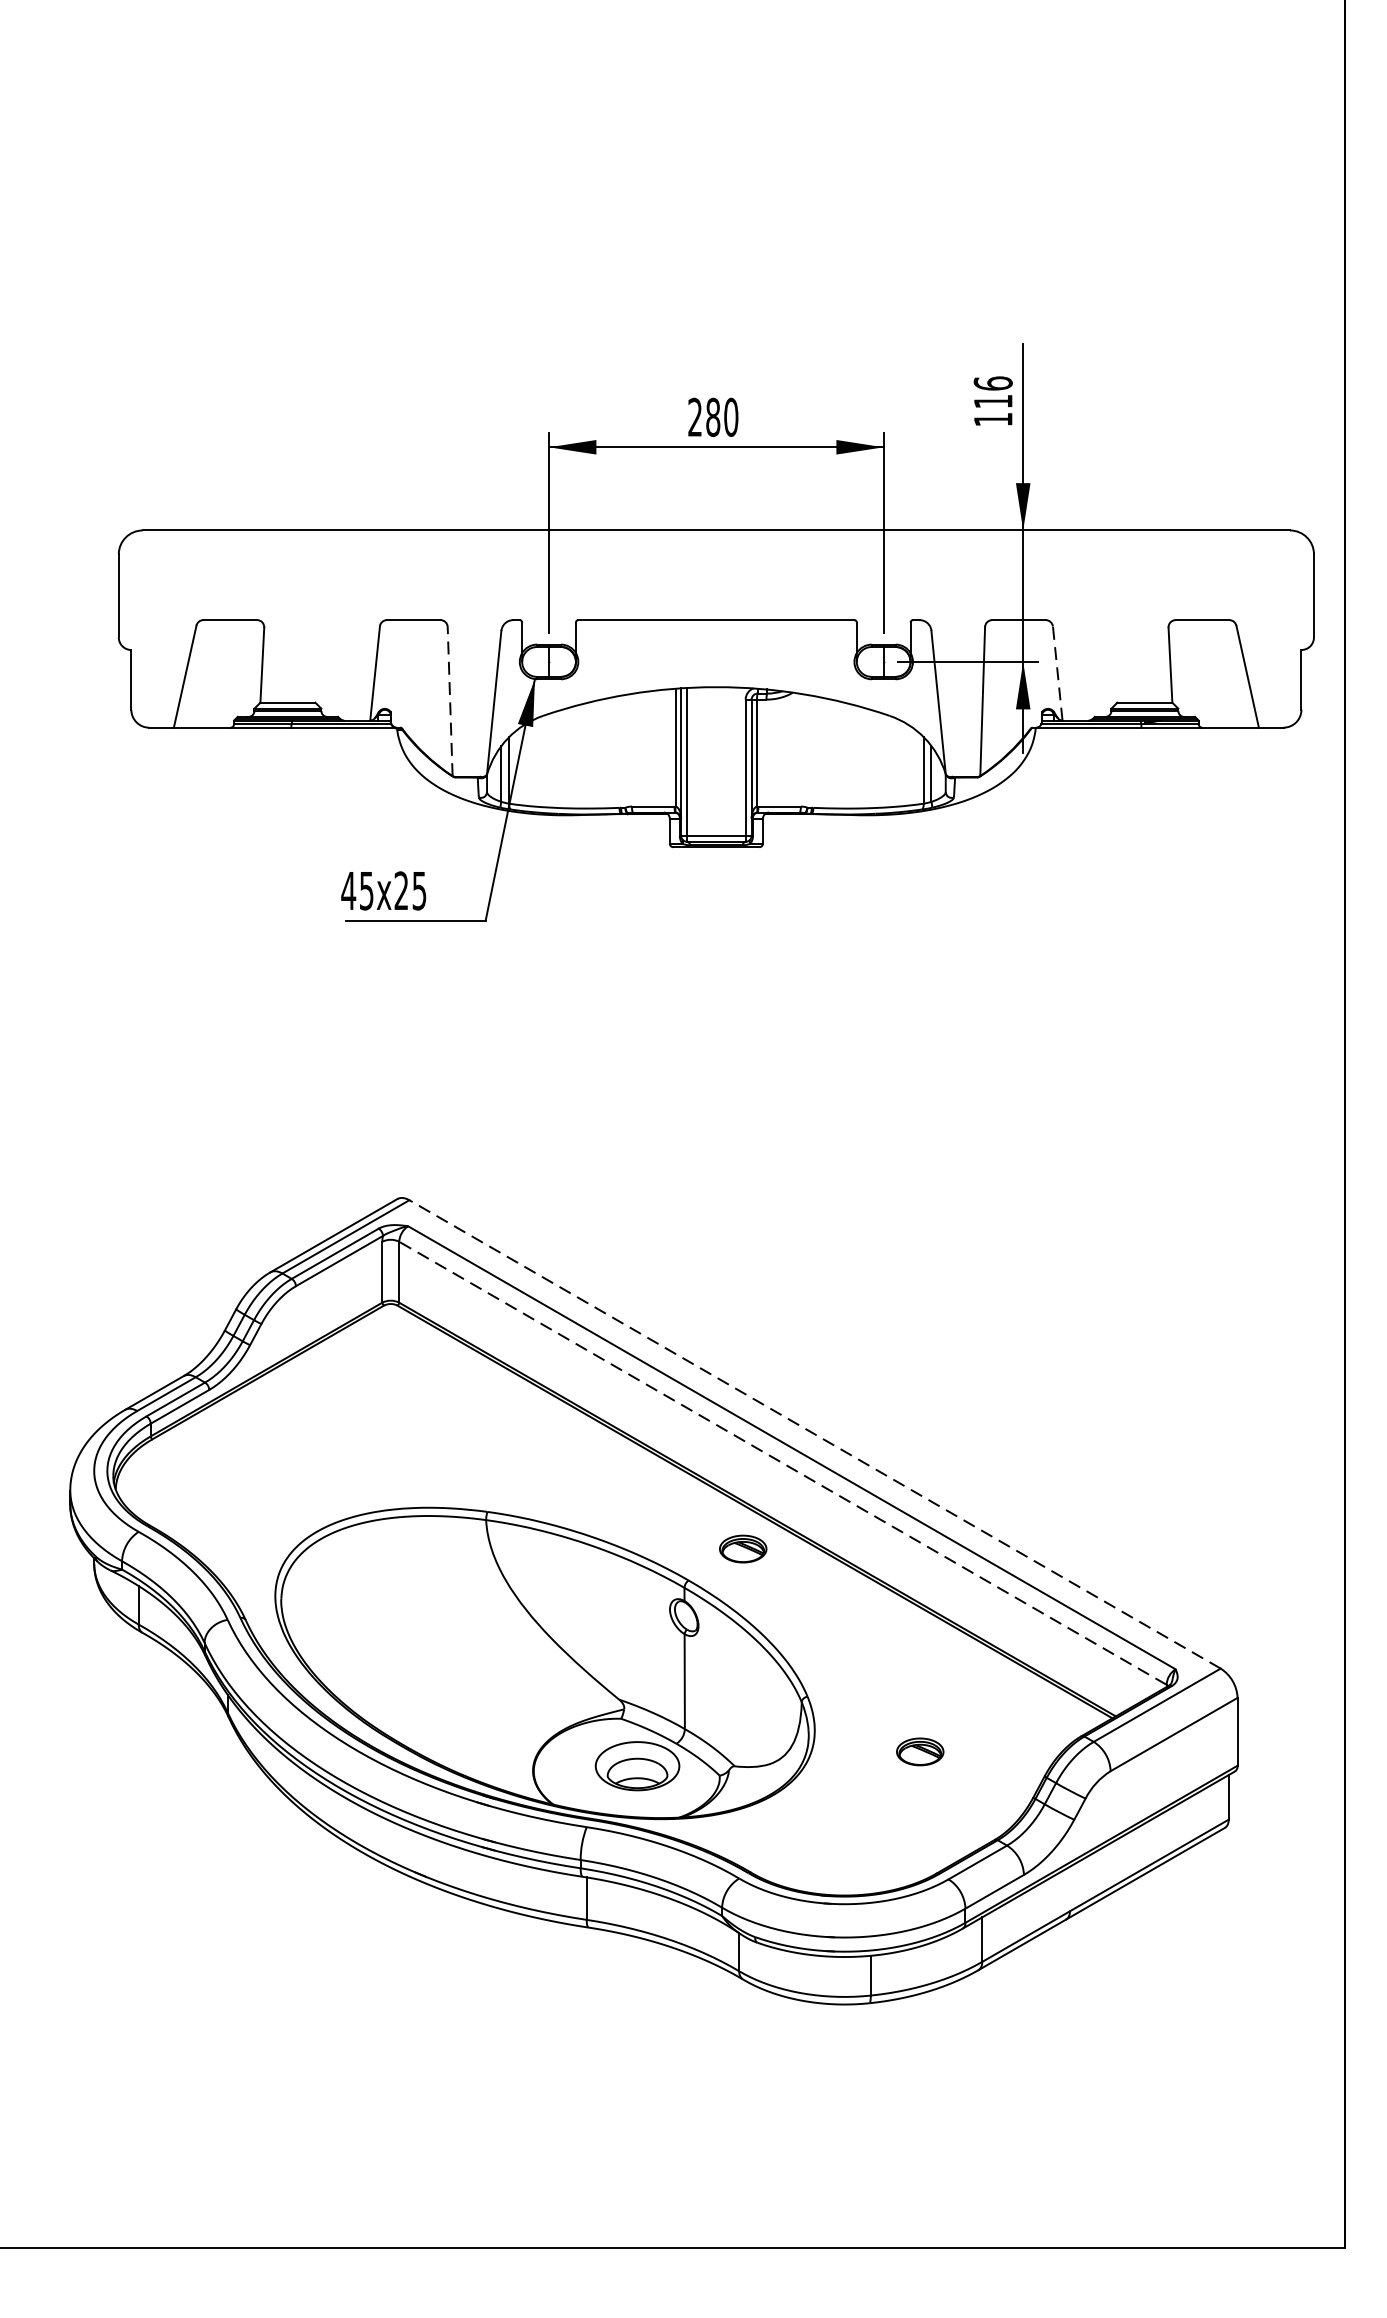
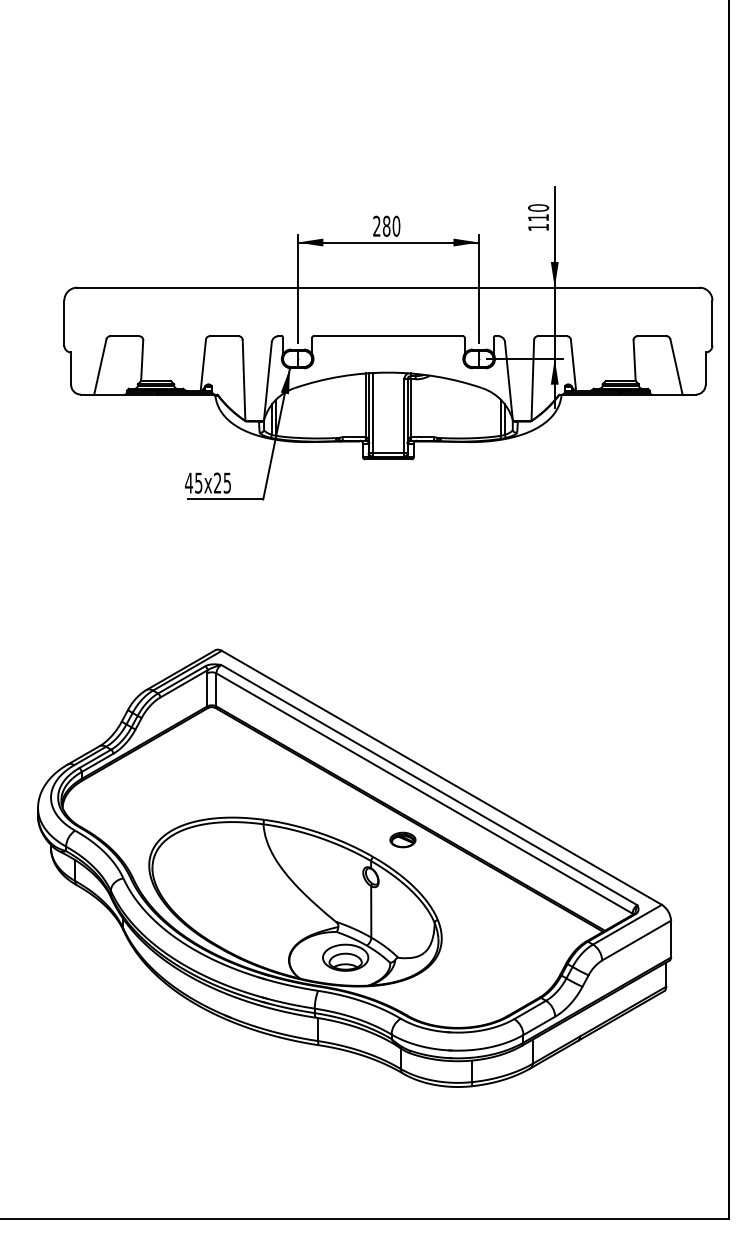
text: (993, 382) -> (538, 207), 116 -> 110
line: (1057, 674) -> (573, 365), dashed -> solid
line: (451, 699) -> (244, 379), dashed -> solid
line: (814, 1433) -> (441, 777), dashed -> solid
line: (782, 1463) -> (424, 793), dashed -> solid
part: (919, 1750) -> (498, 949), removed

